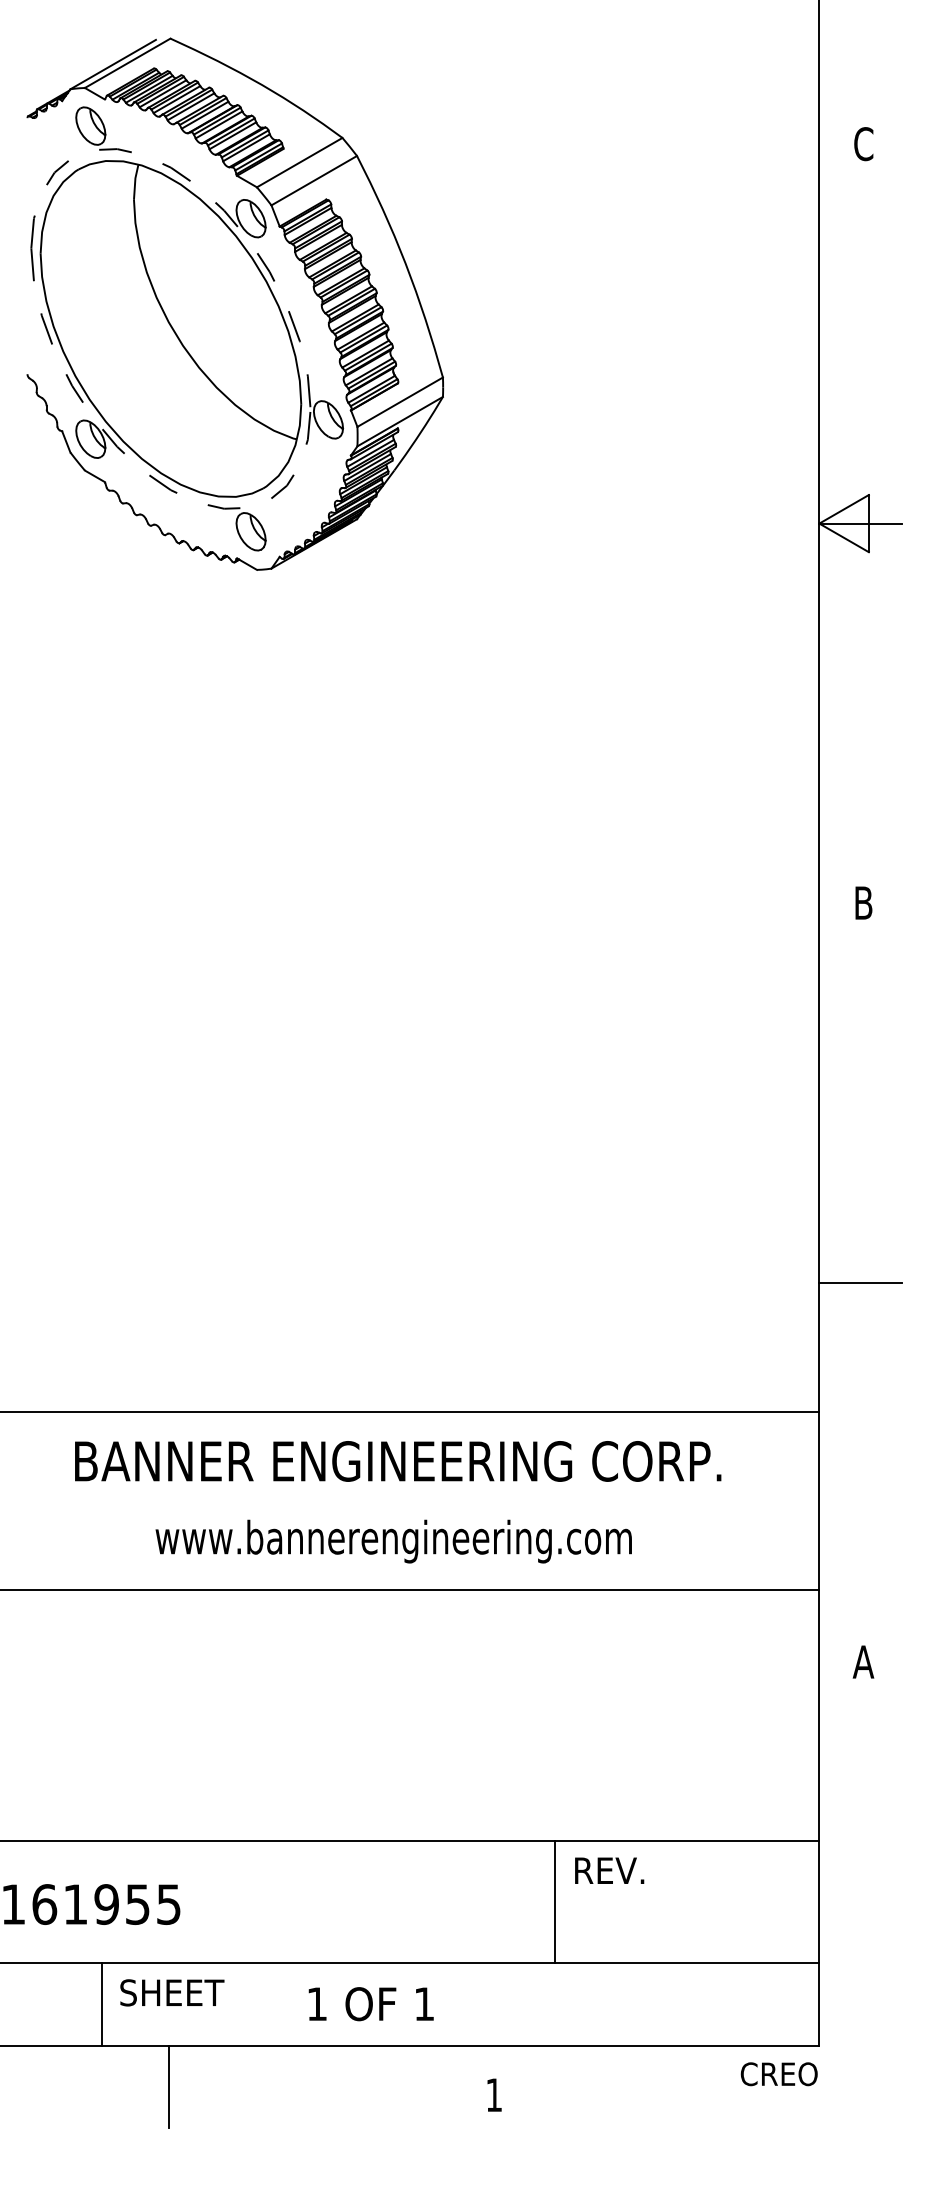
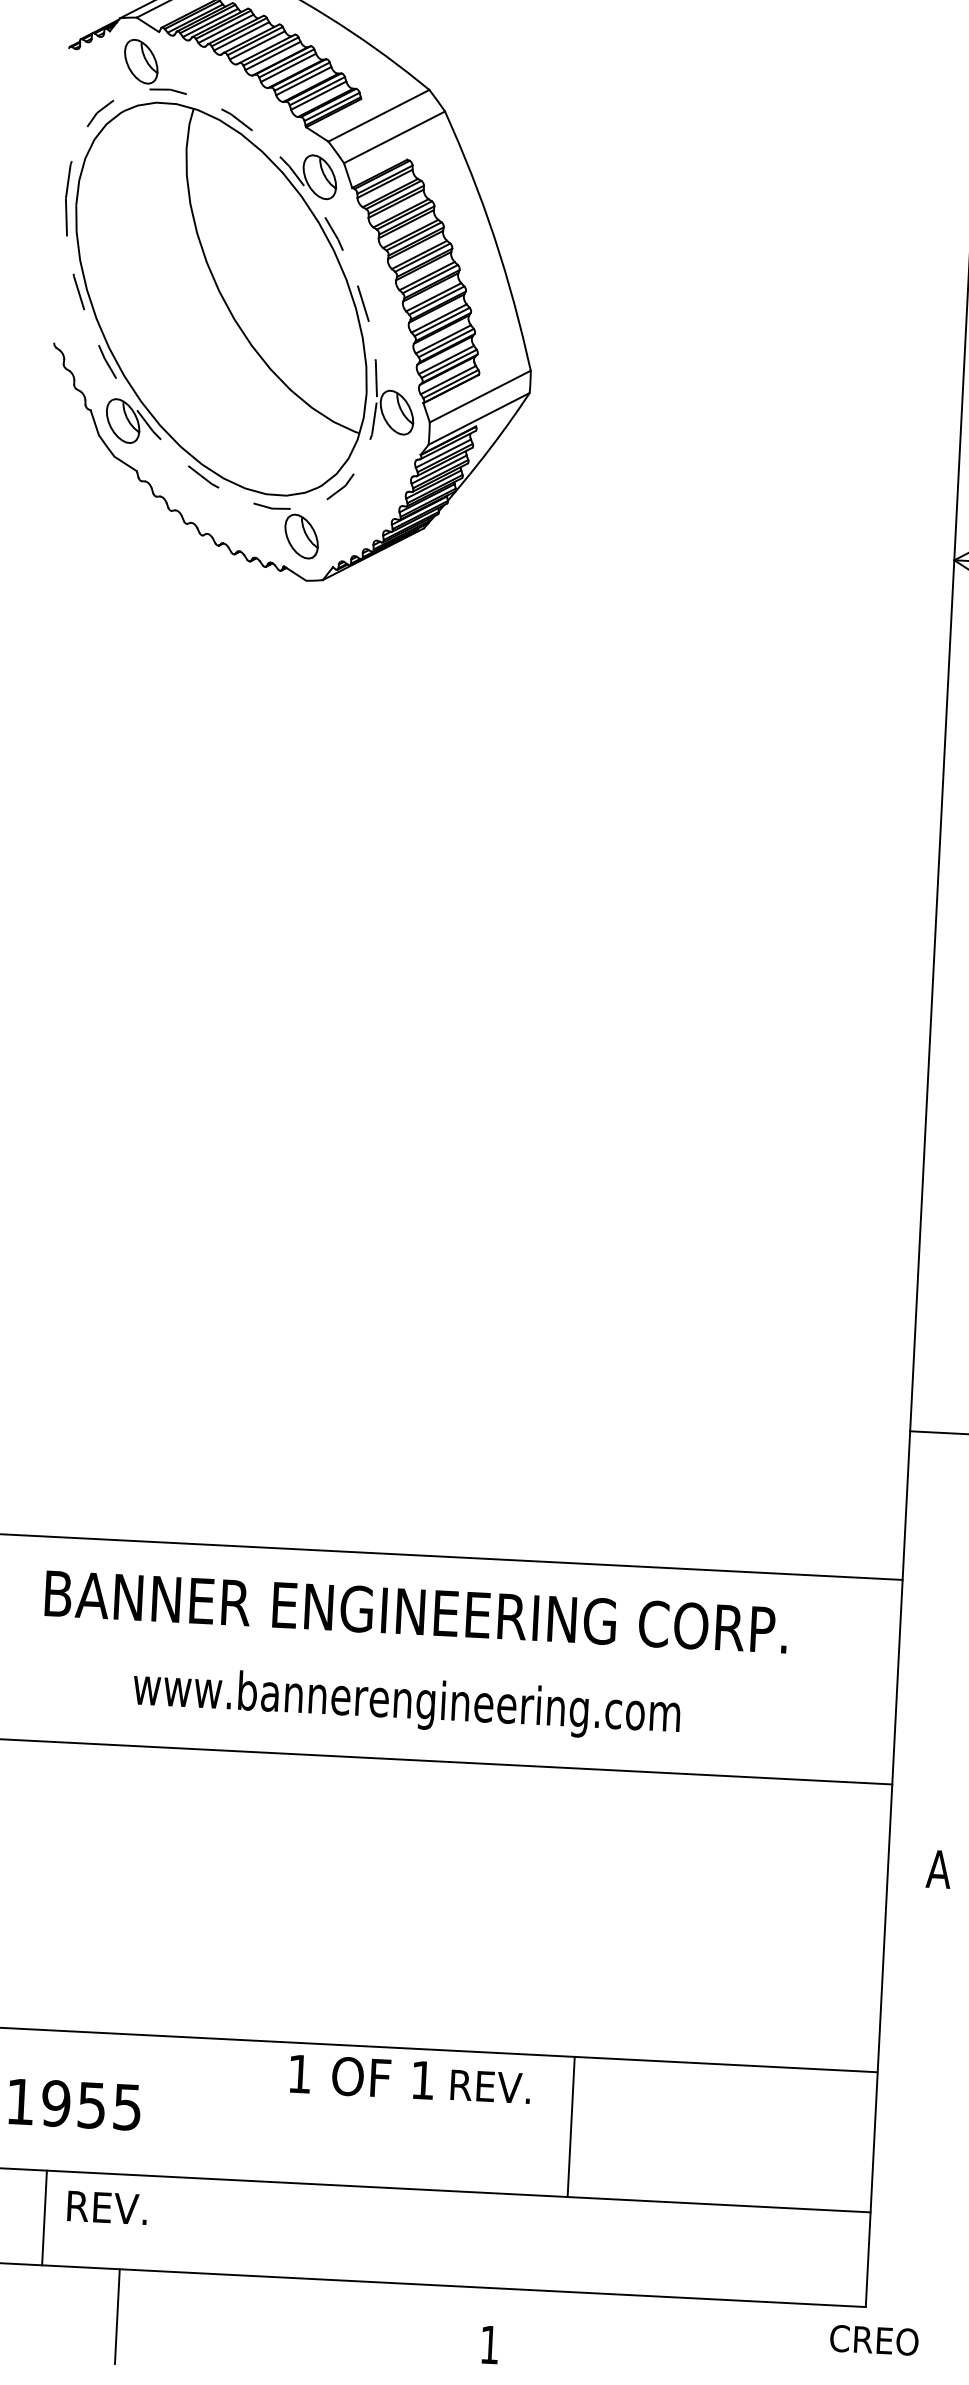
text: (609, 1870) -> (490, 2086), moved
text: (172, 1992) -> (126, 2208), SHEET -> REV.
text: (370, 2004) -> (360, 2077), moved
text: (778, 2074) -> (873, 2340), moved

